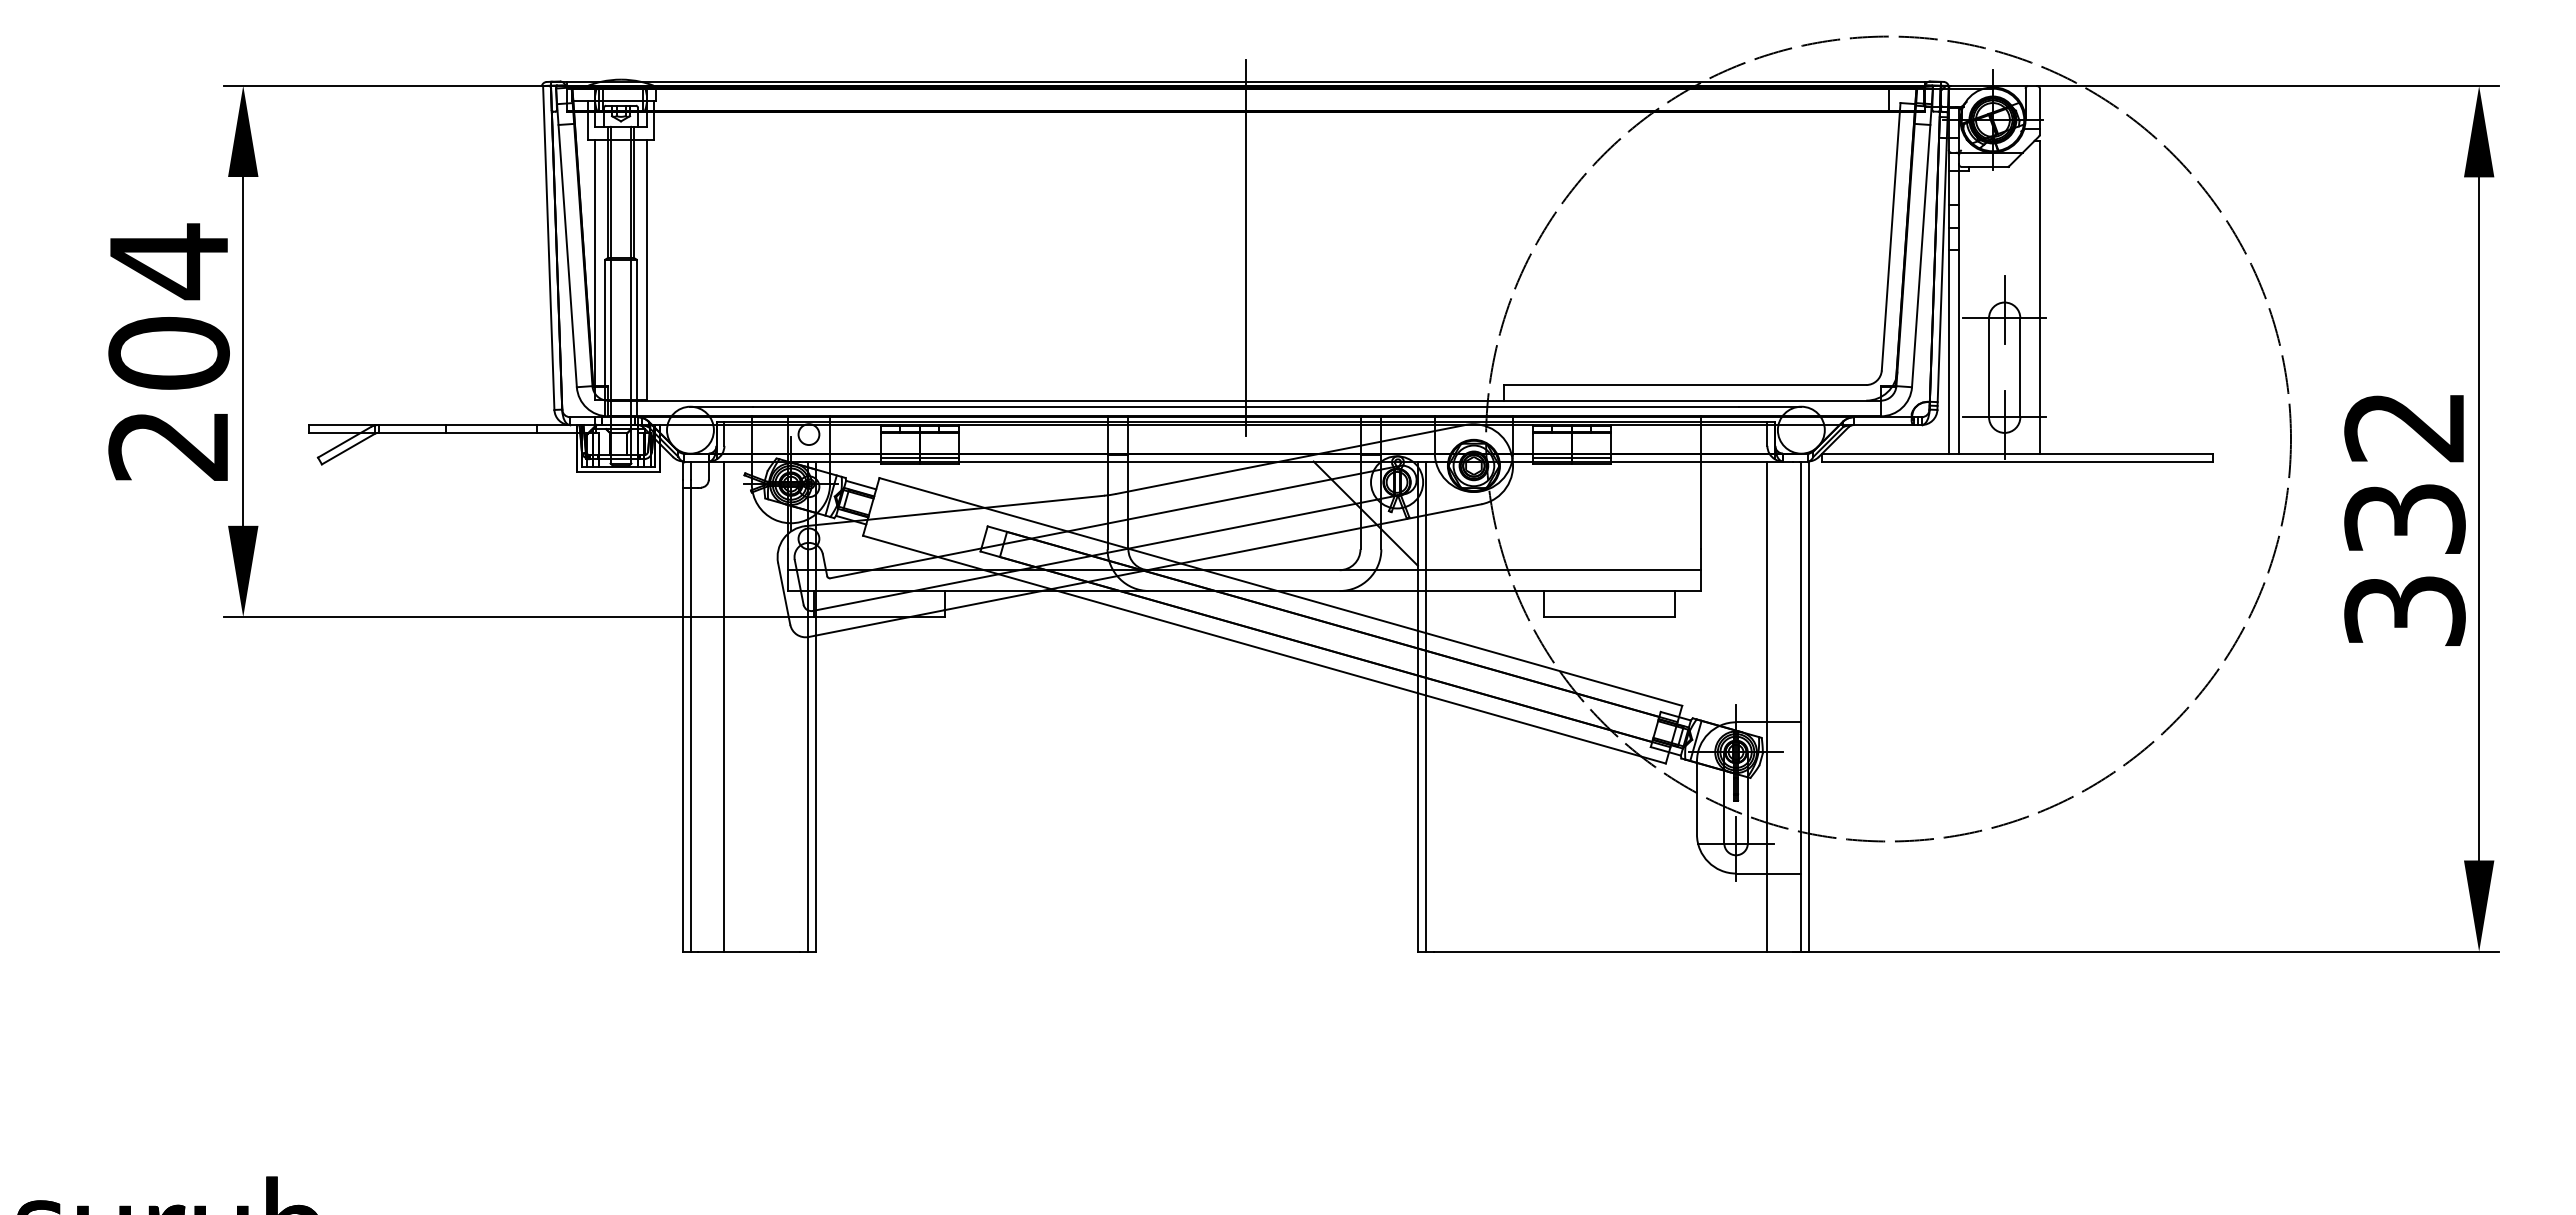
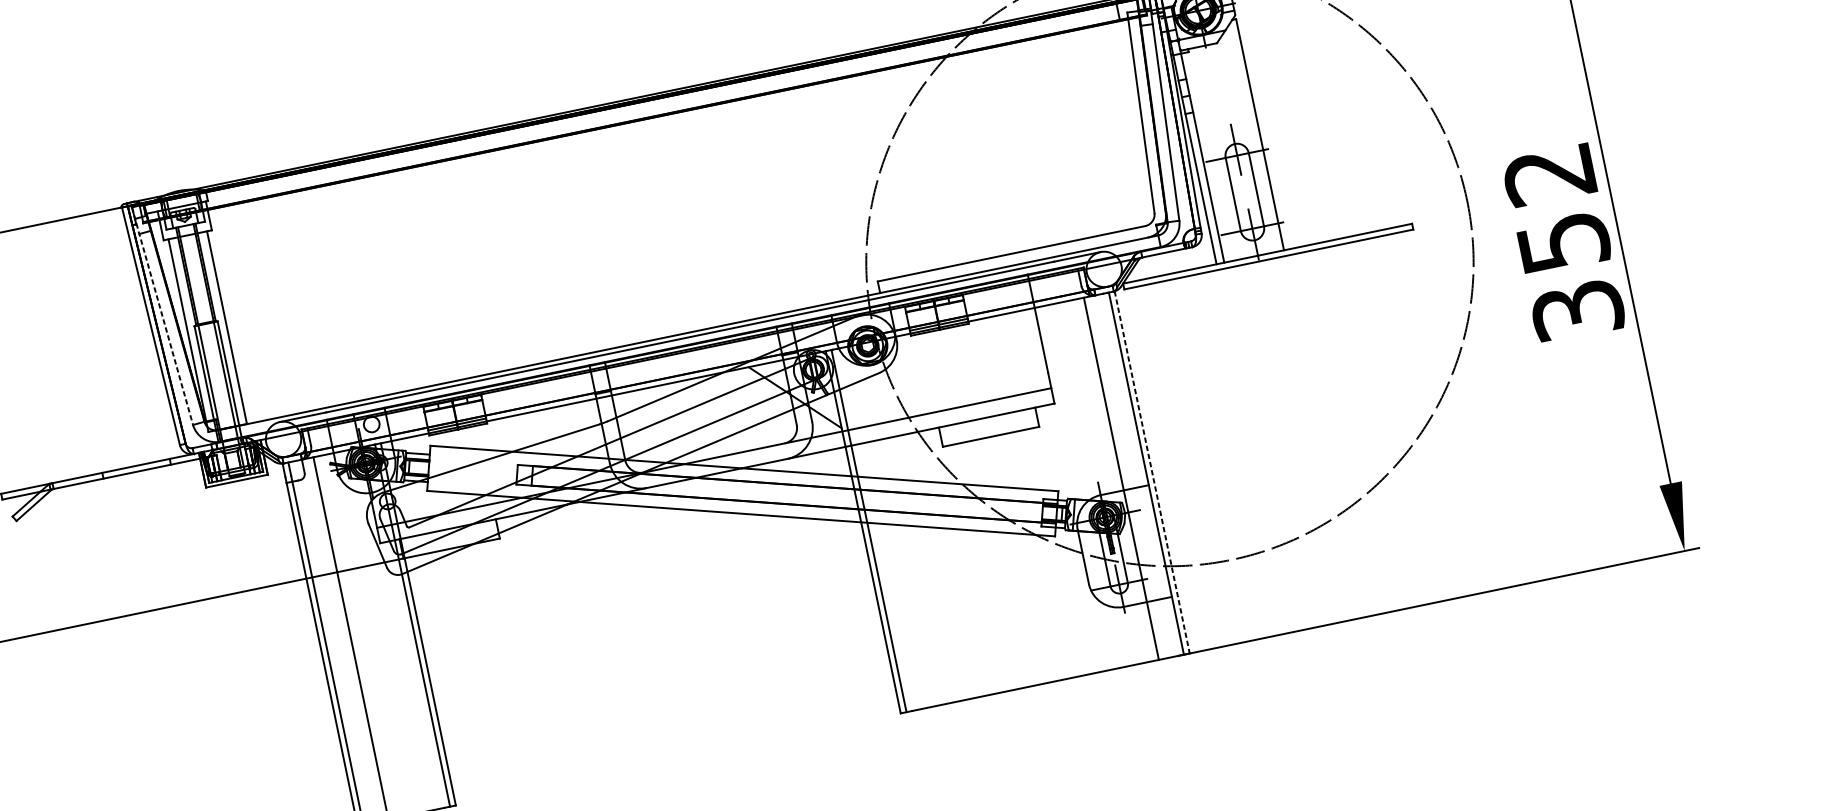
line: (566, 237) -> (162, 315), solid -> dashed
line: (1245, 247) -> (665, 219), removed
text: (2404, 518) -> (1563, 242), 332 -> 352
line: (1809, 707) -> (1152, 473), solid -> dashed

